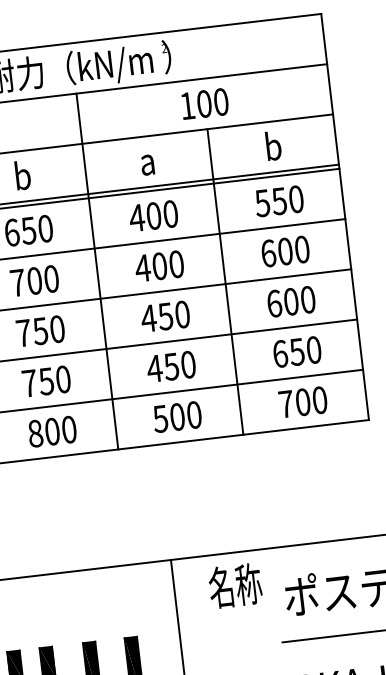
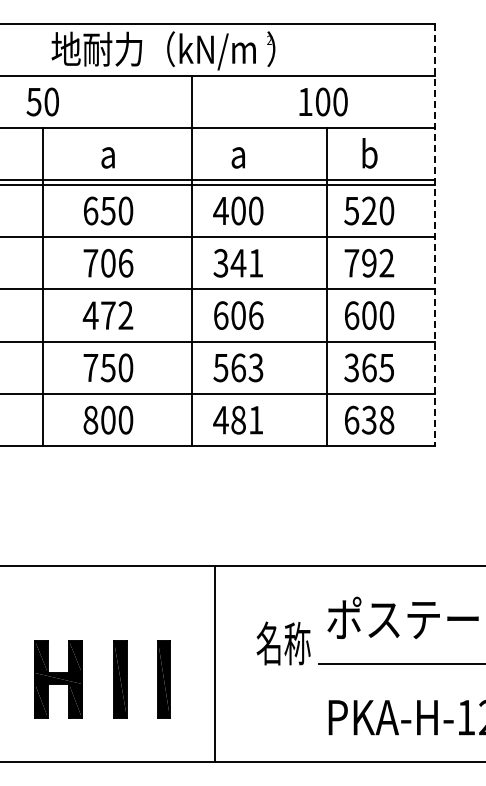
text: (204, 103) -> (323, 101), moved
text: (22, 175) -> (108, 153), b -> a
text: (278, 200) -> (368, 210), 550 -> 520
line: (344, 217) -> (434, 235), solid -> dashed
text: (285, 250) -> (369, 262), 600 -> 792
text: (159, 265) -> (238, 262), 400 -> 341
line: (96, 270) -> (191, 260), moved
text: (51, 278) -> (125, 262), 700 -> 706
line: (225, 282) -> (327, 287), moved
text: (165, 316) -> (238, 315), 450 -> 606
text: (39, 331) -> (107, 315), 750 -> 472
text: (297, 351) -> (369, 367), 650 -> 365
text: (171, 366) -> (238, 367), 450 -> 563
text: (303, 401) -> (369, 419), 700 -> 638
text: (177, 416) -> (238, 419), 500 -> 481
text: (235, 585) -> (283, 643), moved

